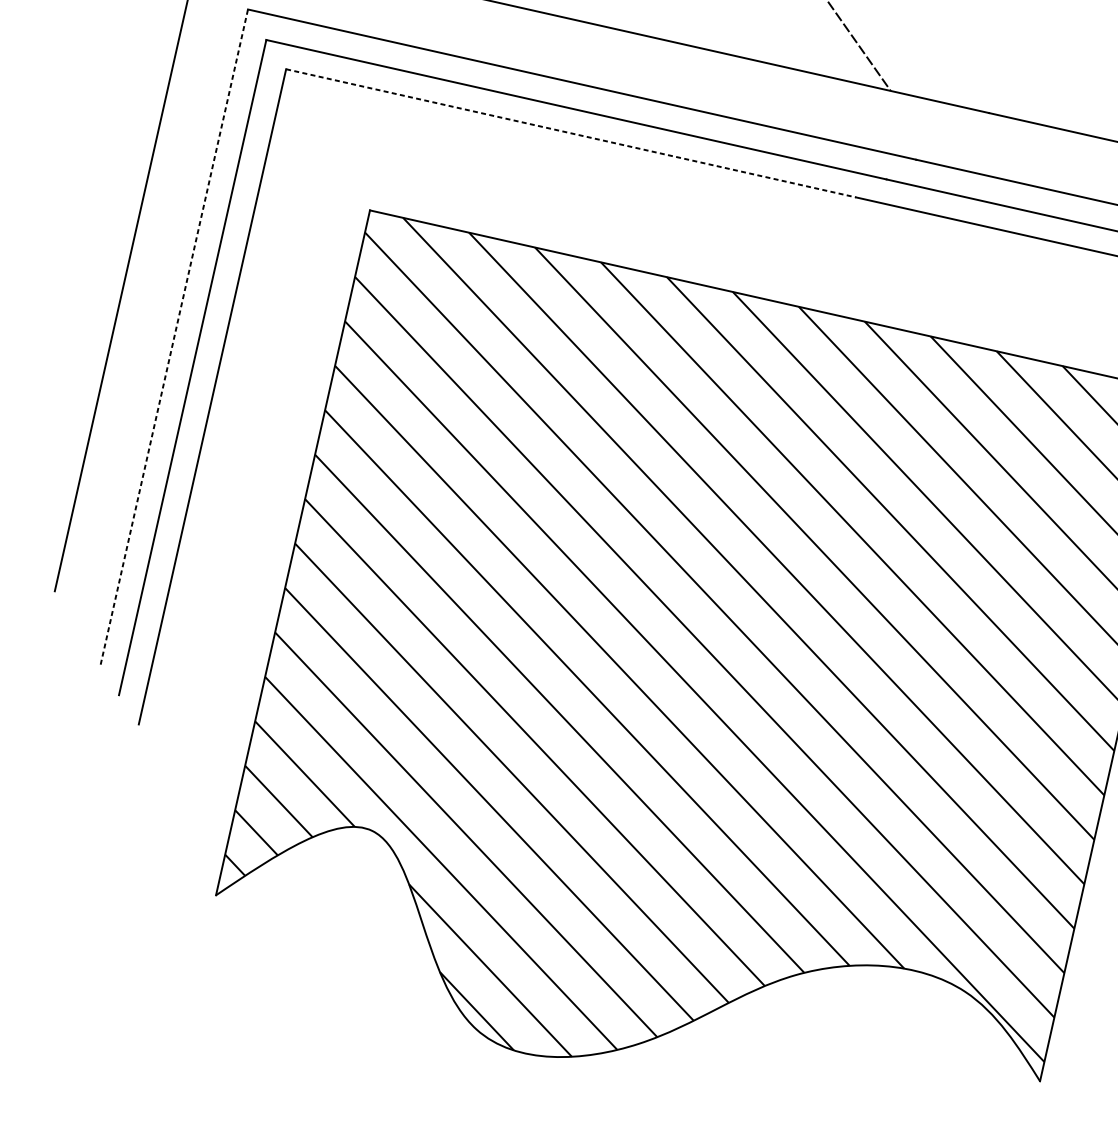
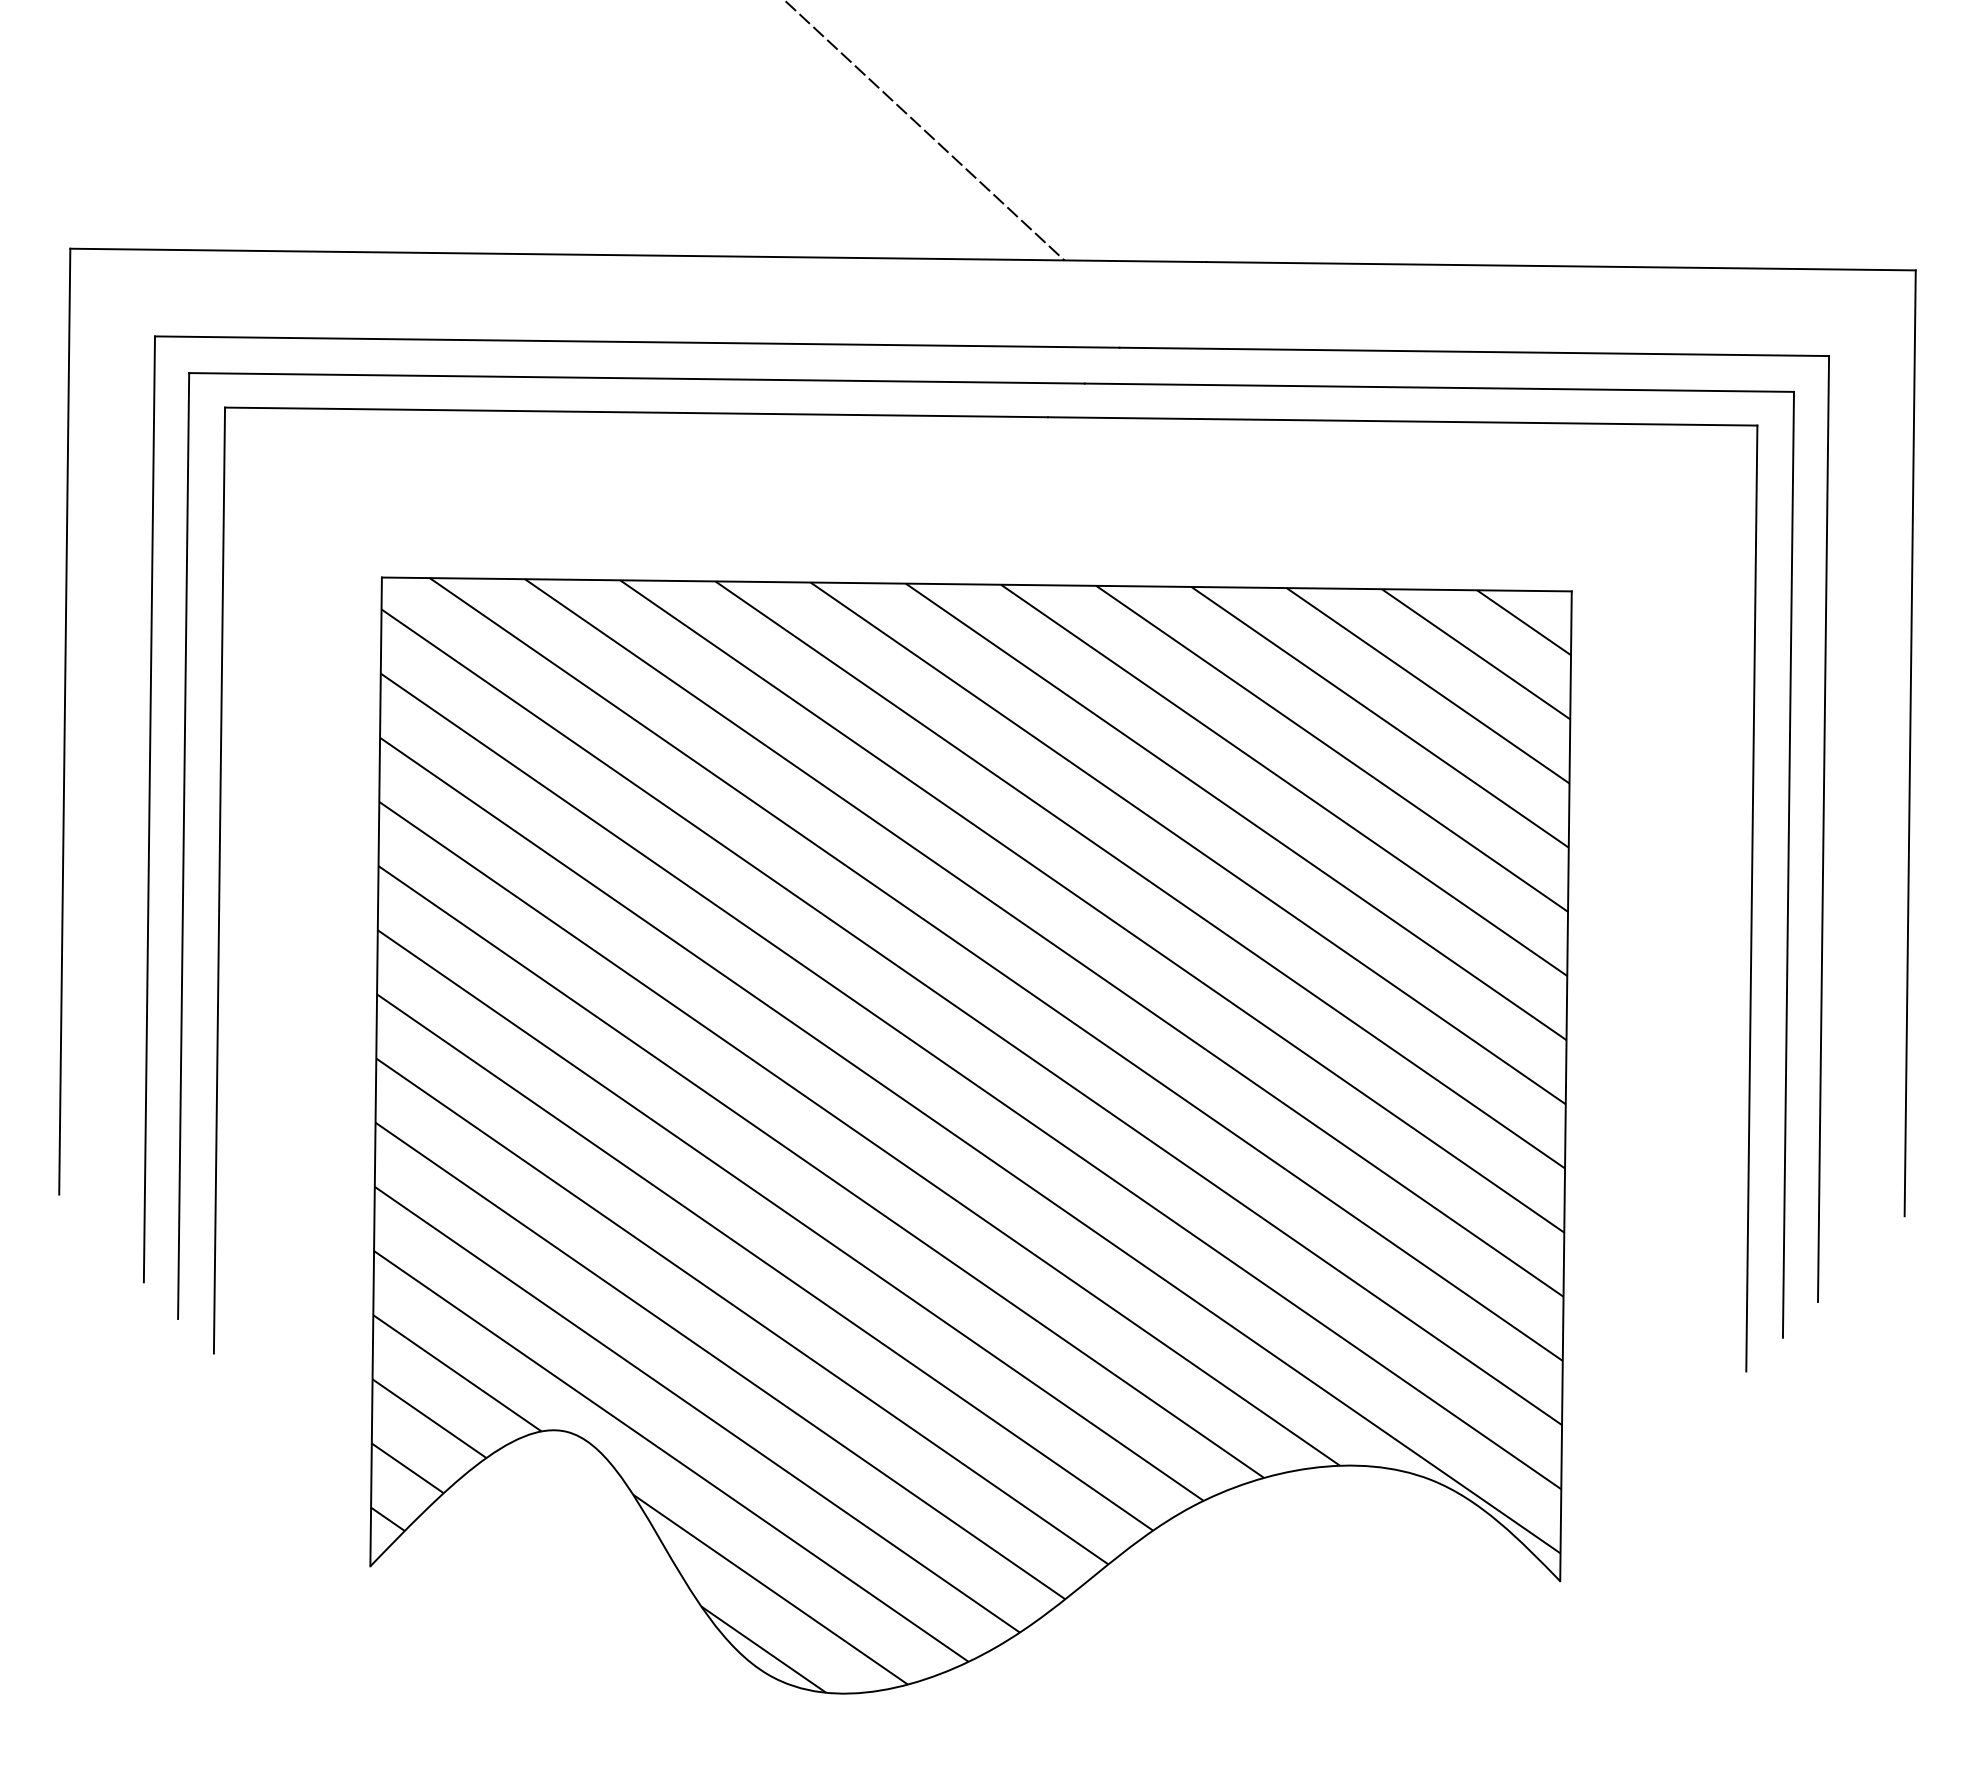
line: (571, 133) -> (636, 412), dashed -> solid
line: (174, 337) -> (149, 809), dashed -> solid

